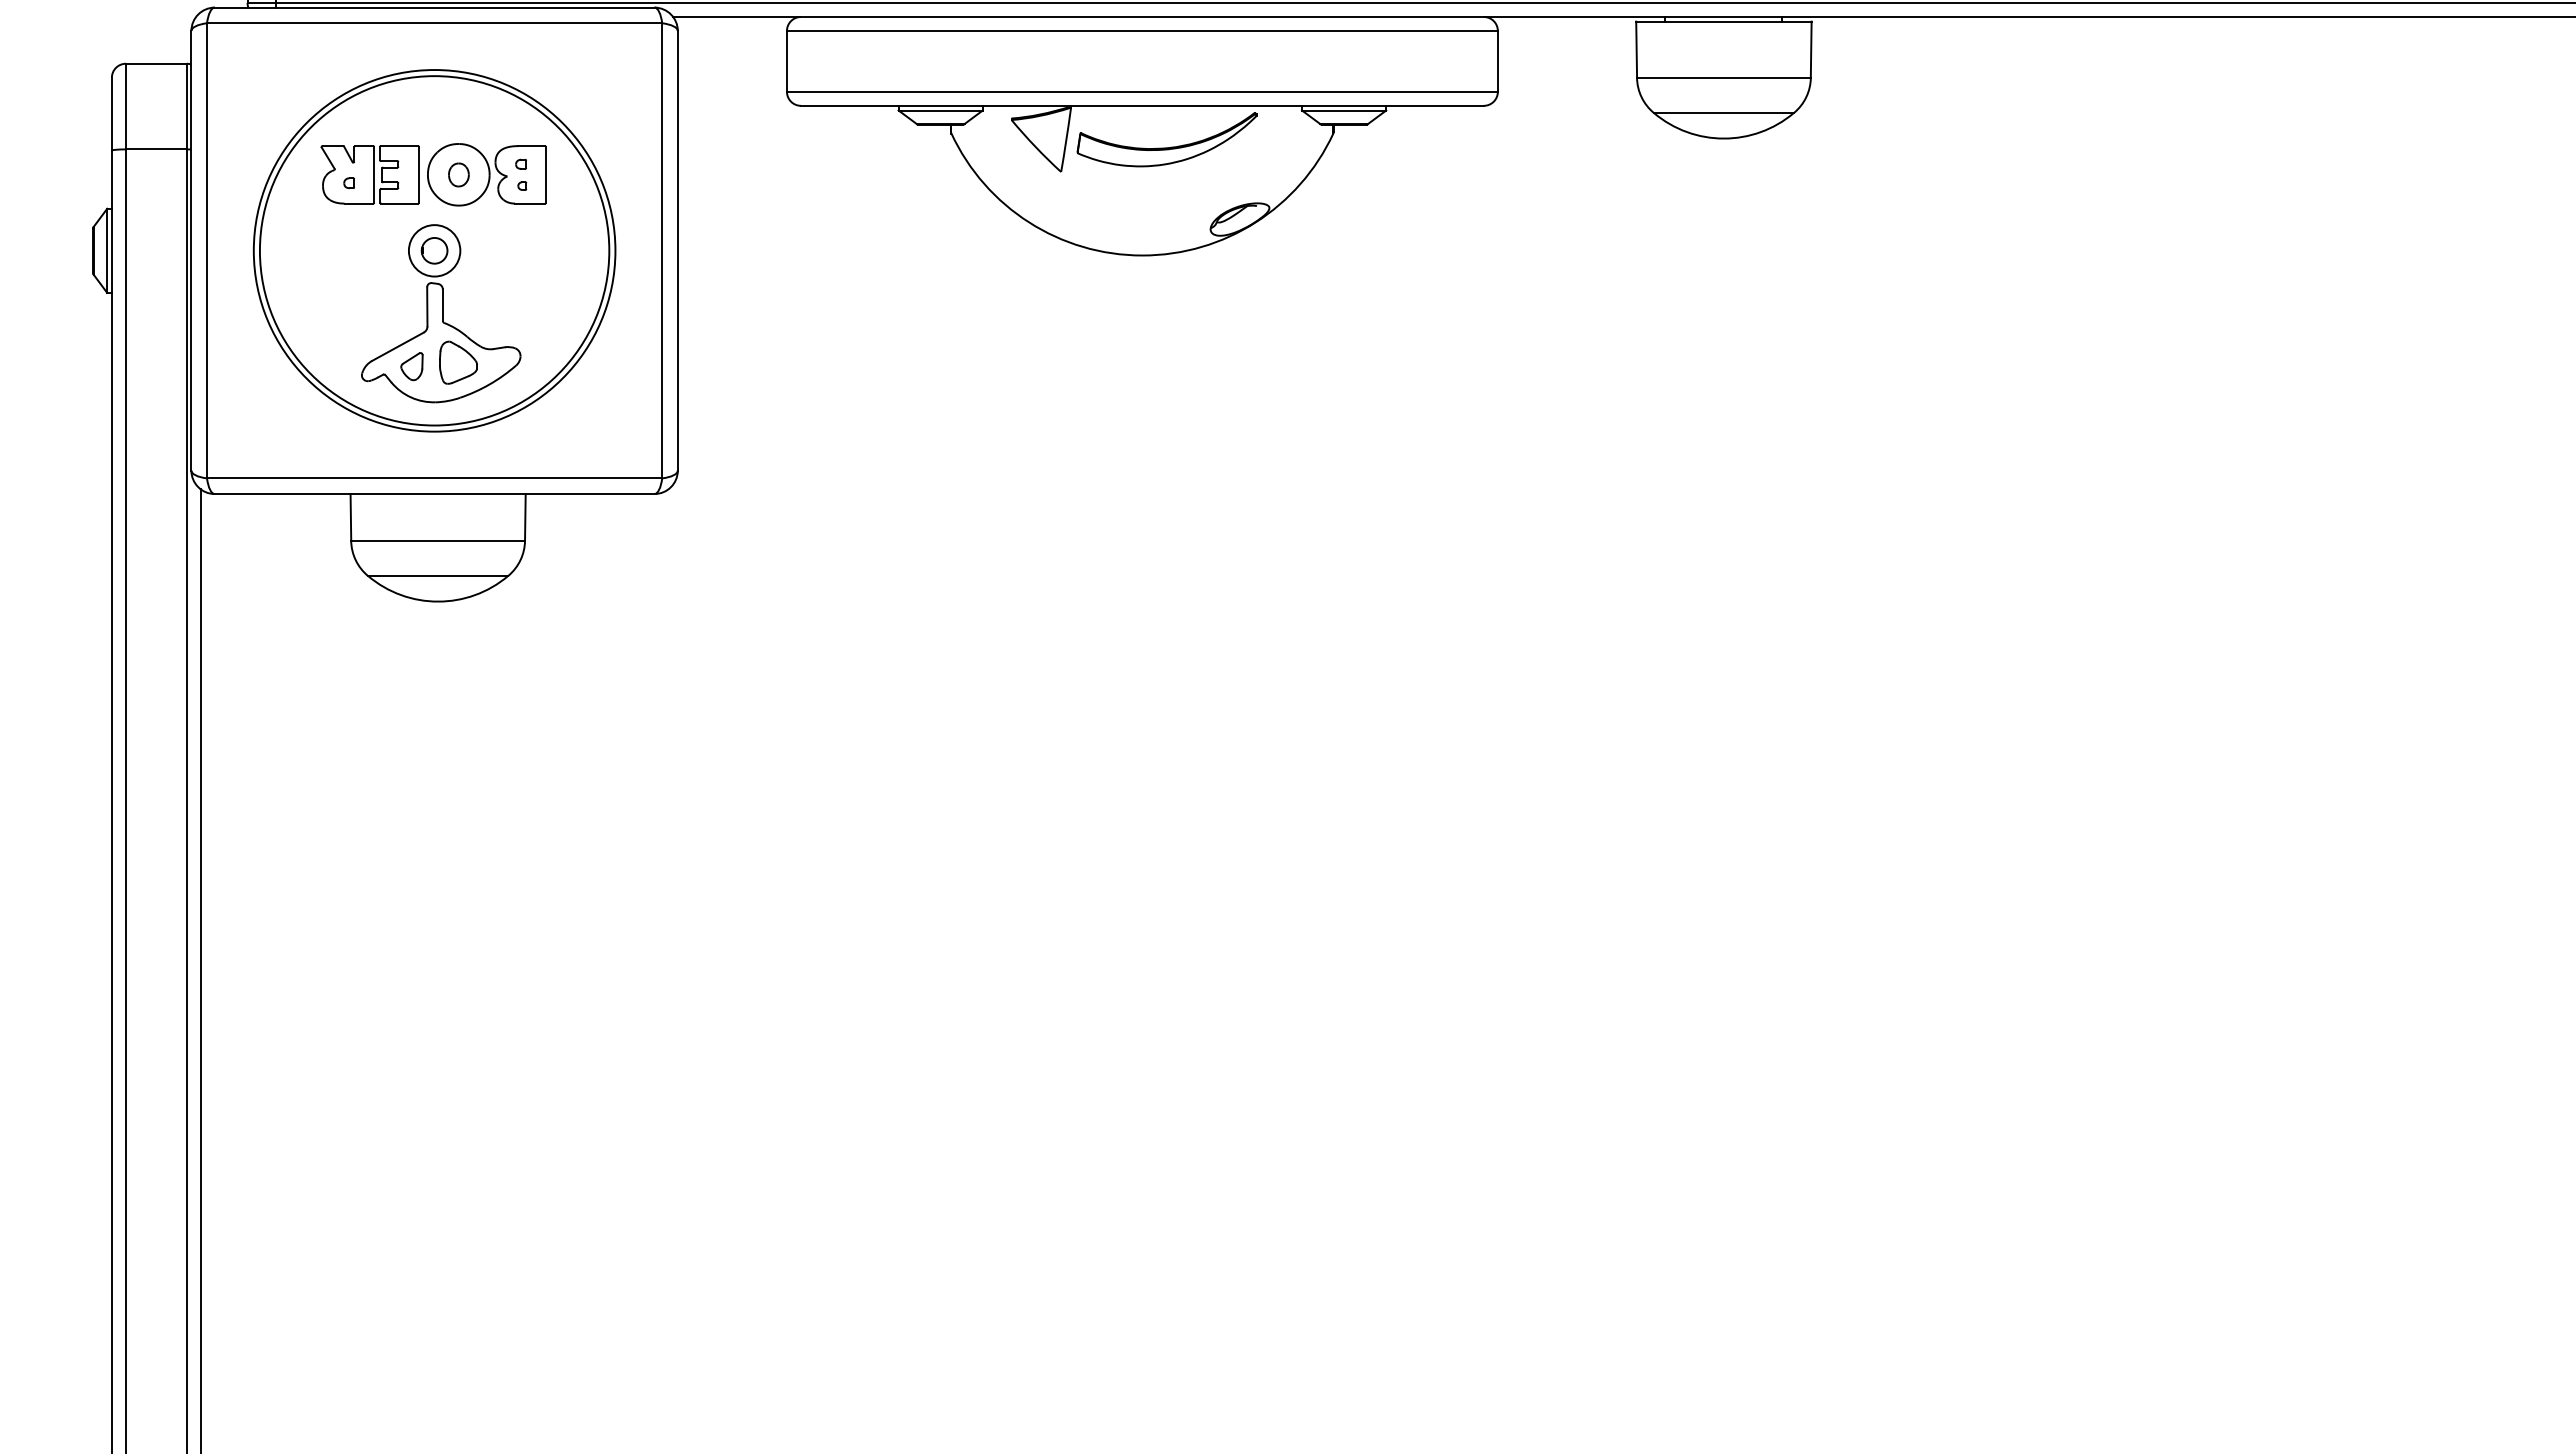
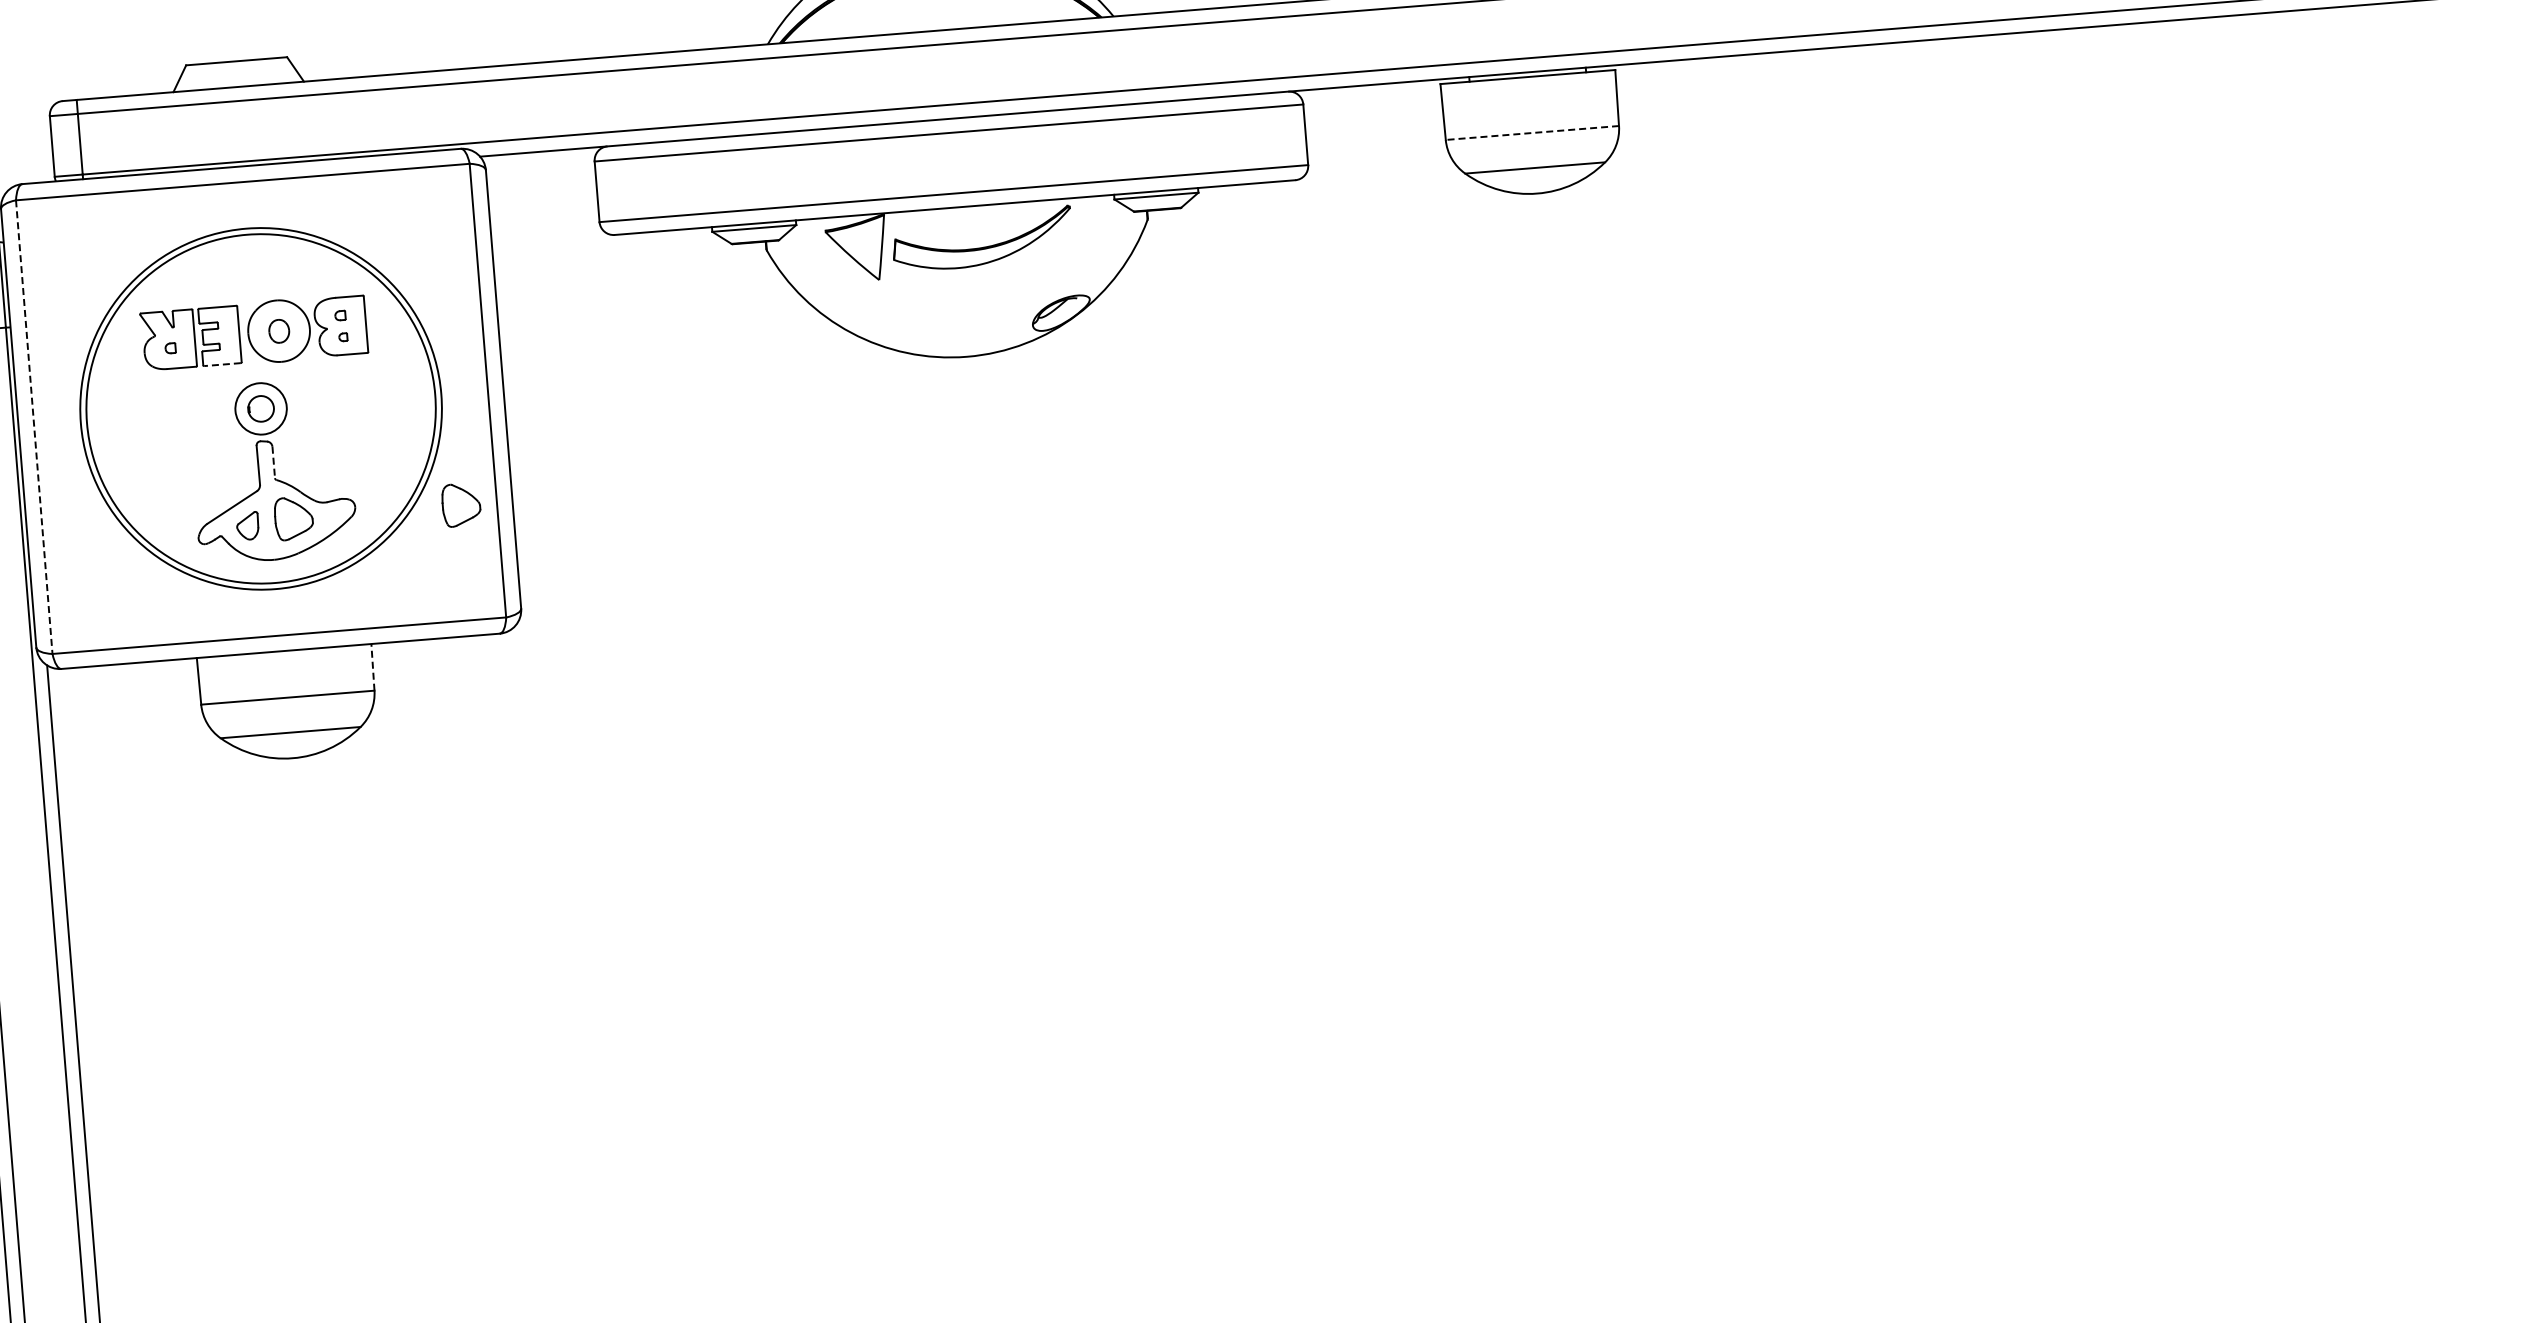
line: (1723, 77) -> (1531, 132), solid -> dashed
line: (399, 203) -> (222, 364), solid -> dashed
line: (207, 250) -> (34, 426), solid -> dashed
line: (442, 305) -> (273, 462), solid -> dashed
part: (626, 362) -> (461, 504), added
line: (525, 516) -> (373, 666), solid -> dashed

